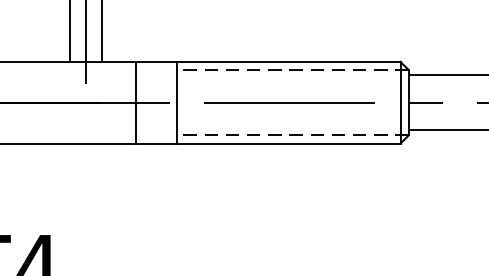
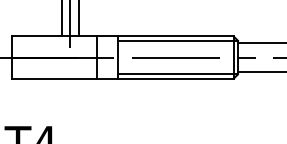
line: (292, 69) -> (177, 40), dashed -> solid
line: (292, 135) -> (177, 74), dashed -> solid

